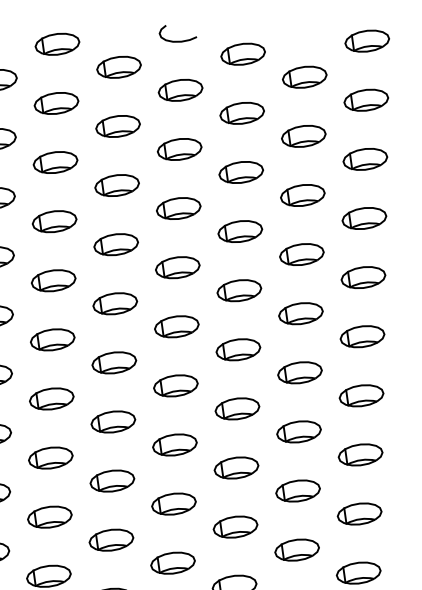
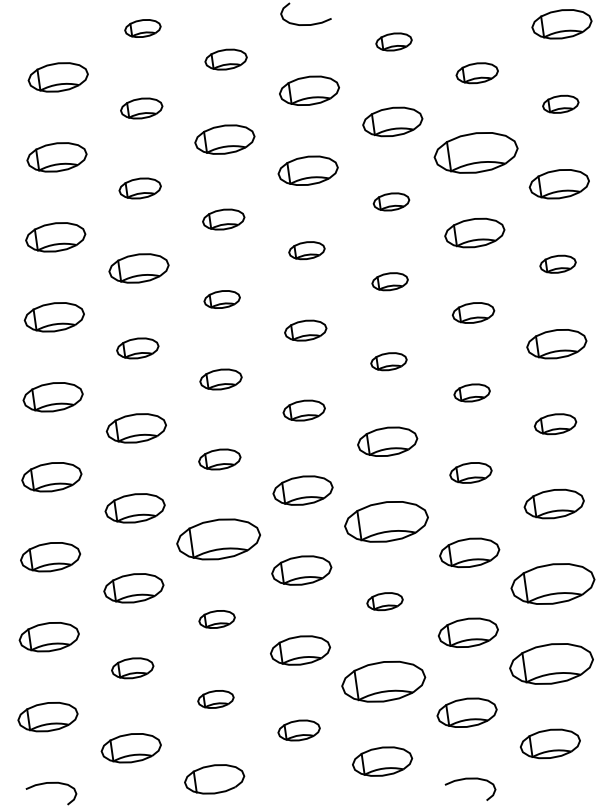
part: (57, 44) -> (142, 28), size x0.6
part: (242, 53) -> (393, 41), size x0.6
part: (118, 67) -> (225, 59), size x0.7
part: (304, 77) -> (476, 73), size x0.7
part: (366, 100) -> (560, 104), size x0.6
part: (56, 103) -> (141, 108), size x0.7
part: (303, 136) -> (475, 153), size x1.4
part: (54, 162) -> (139, 188), size x0.7
part: (241, 172) -> (391, 201), size x0.6
part: (117, 185) -> (223, 219), size x0.7
part: (178, 208) -> (306, 250), size x0.6
part: (363, 218) -> (557, 264), size x0.6
part: (239, 231) -> (389, 281), size x0.6
part: (115, 244) -> (221, 299), size x0.6
part: (301, 254) -> (473, 312), size x0.7
part: (177, 267) -> (305, 330), size x0.7
part: (53, 280) -> (137, 348), size x0.7
part: (239, 290) -> (388, 361), size x0.6
part: (114, 303) -> (220, 379), size x0.7
part: (300, 313) -> (471, 392), size x0.6
part: (176, 326) -> (303, 410), size x0.7
part: (362, 337) -> (555, 424), size x0.7
part: (114, 362) -> (219, 459), size x0.7
part: (299, 372) -> (470, 472), size x0.7
part: (236, 408) -> (385, 521), size x1.4
part: (112, 422) -> (217, 539), size x1.4
part: (360, 454) -> (552, 583), size x1.4
part: (236, 467) -> (384, 601), size x0.6
part: (111, 481) -> (216, 619), size x0.6
part: (359, 513) -> (551, 663), size x1.4
part: (49, 517) -> (132, 668), size x0.7
part: (235, 526) -> (383, 681), size x1.4
part: (111, 540) -> (215, 699), size x0.6
part: (172, 563) -> (298, 730), size x0.7

